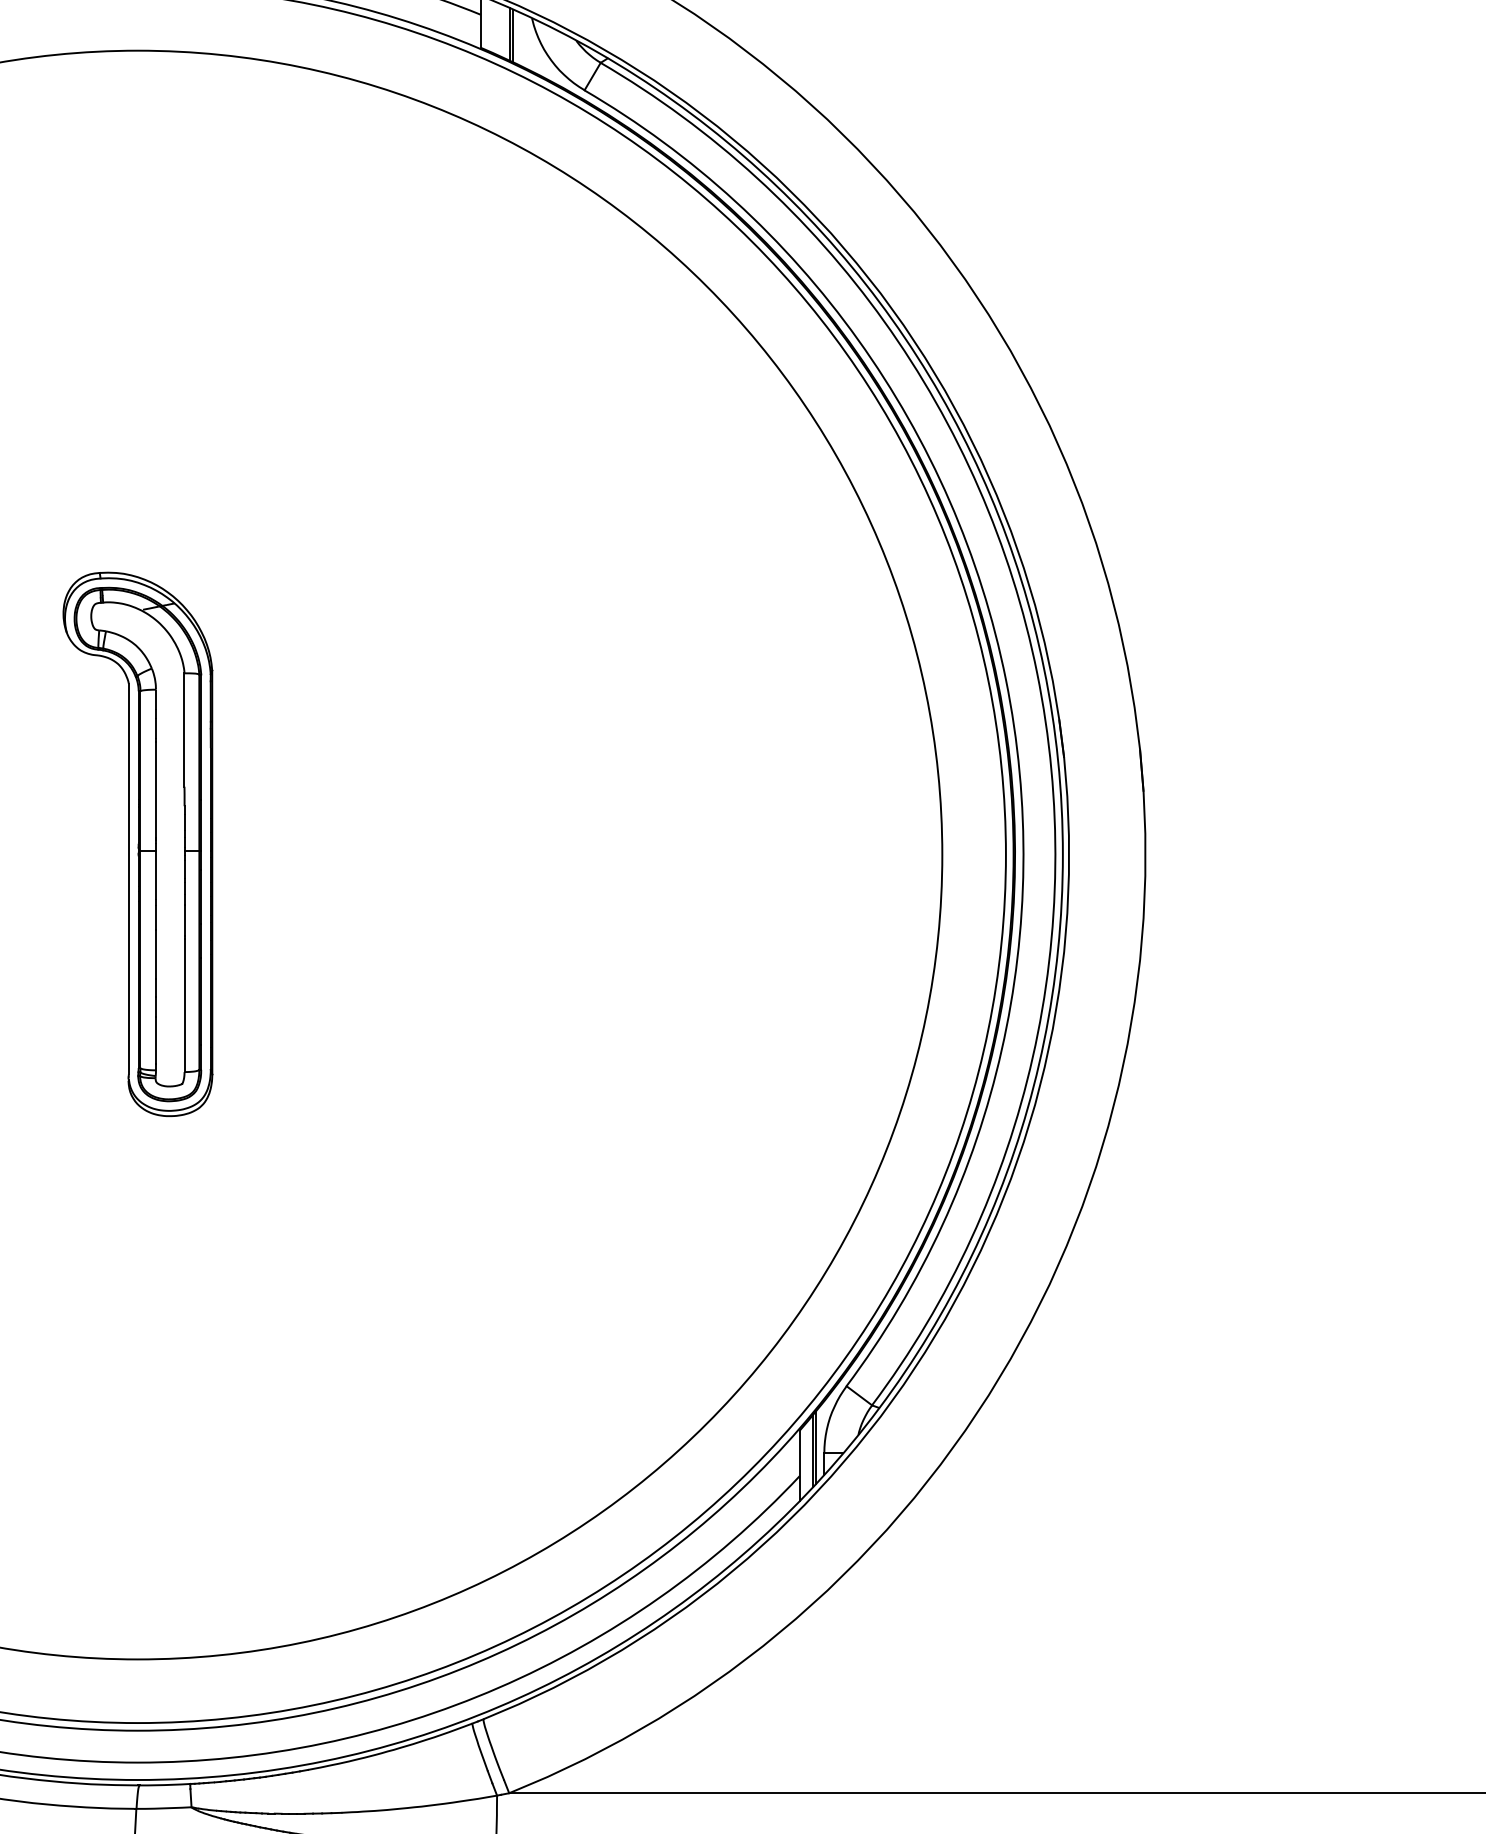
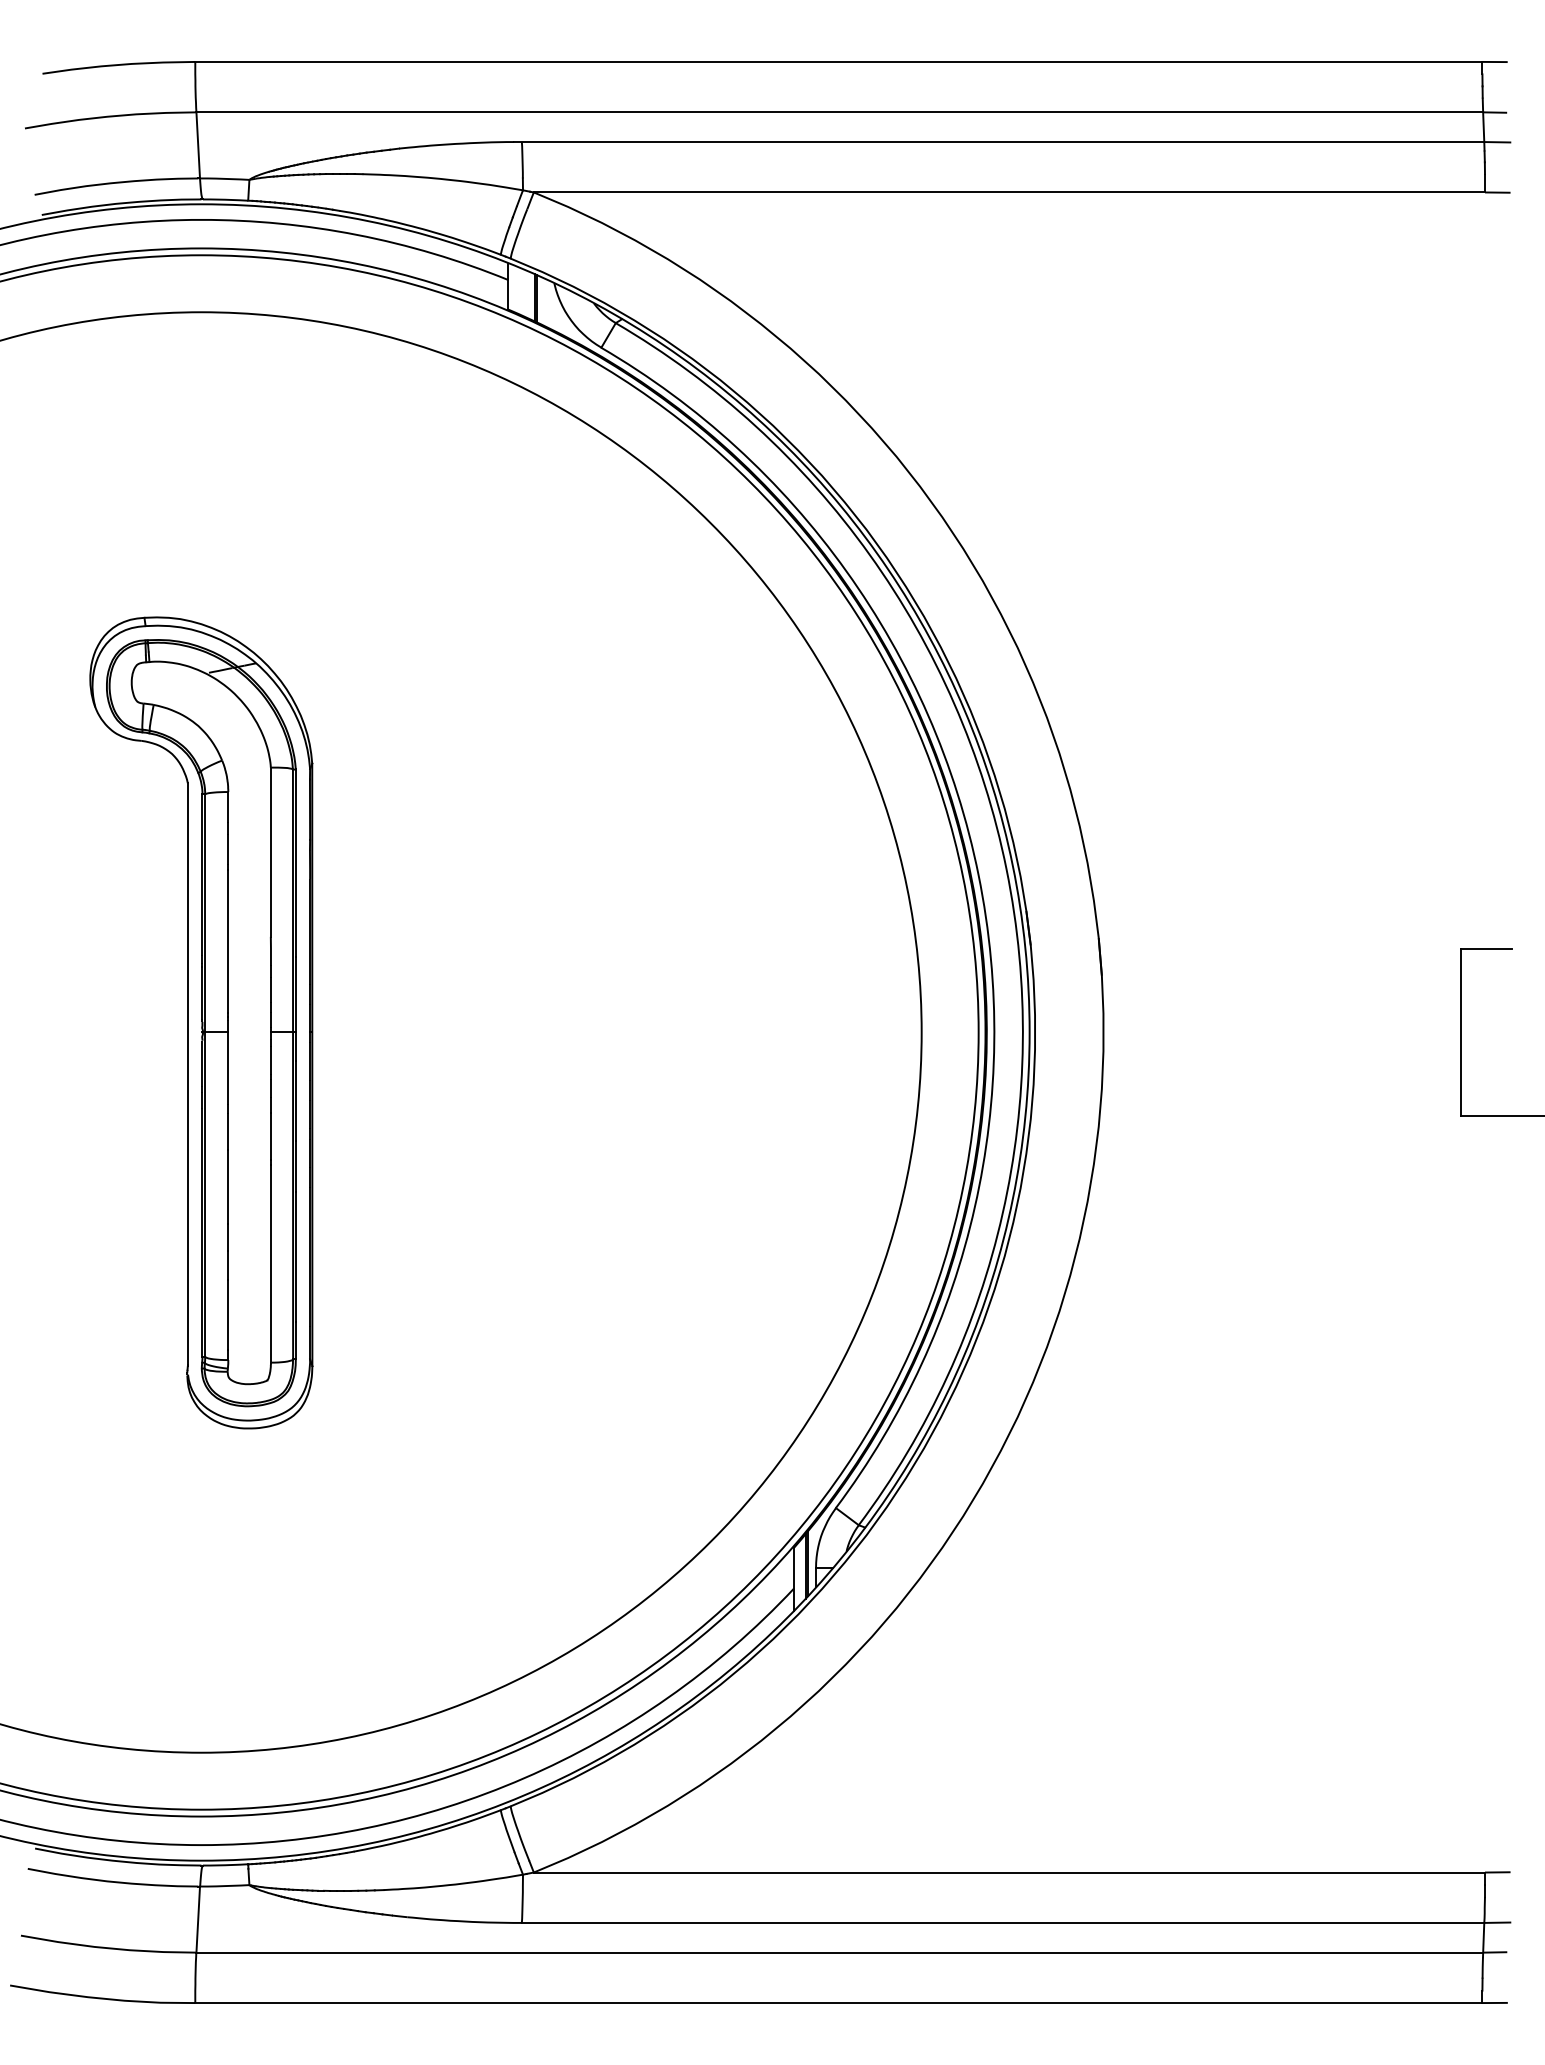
part: (138, 843) -> (201, 1022), size x1.67

